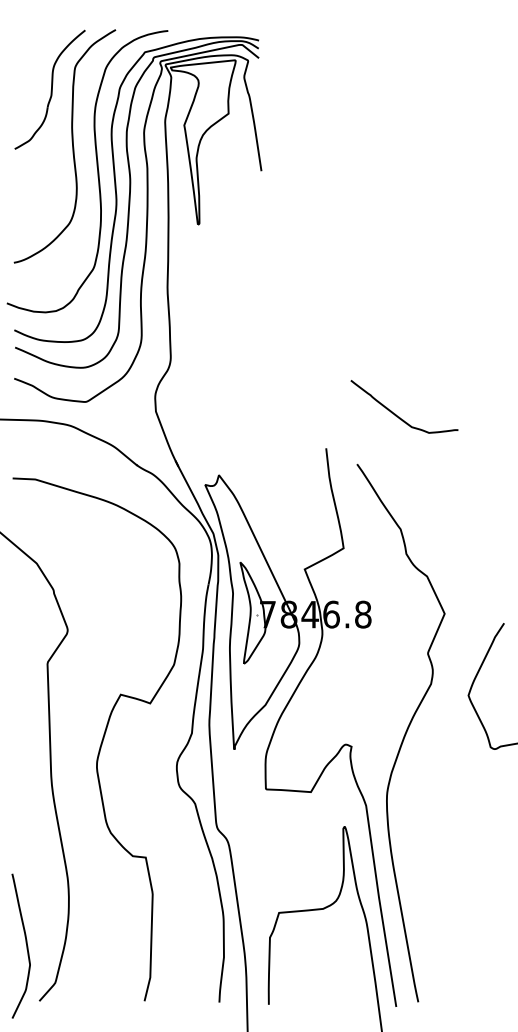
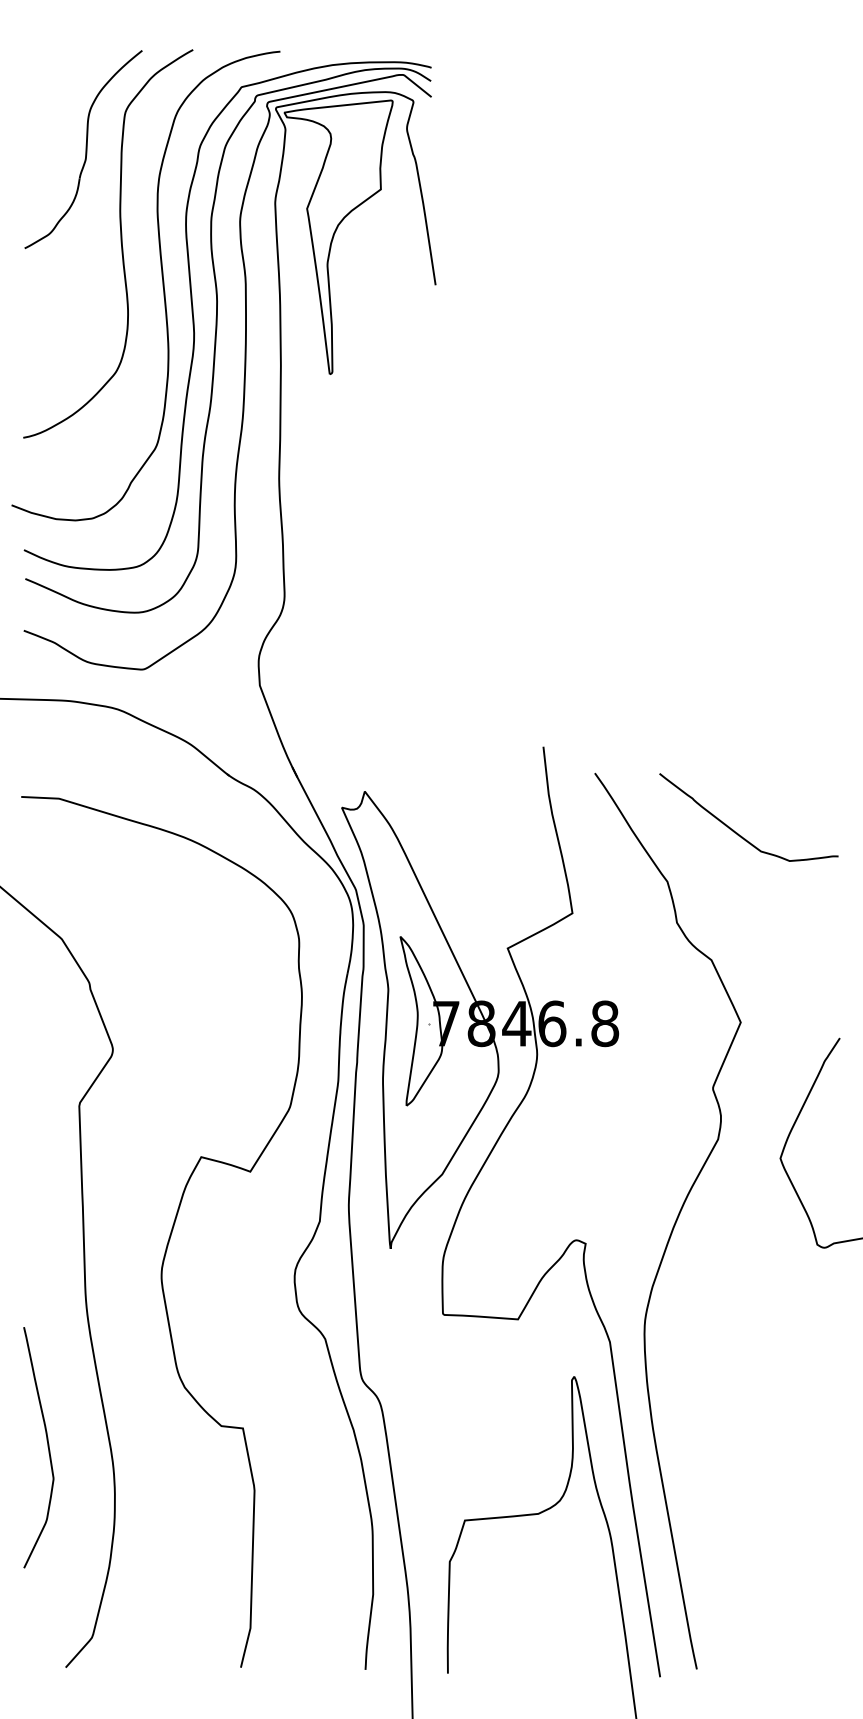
curve: (399, 416) -> (740, 833), moved
curve: (25, 943) -> (45, 1443), moved

